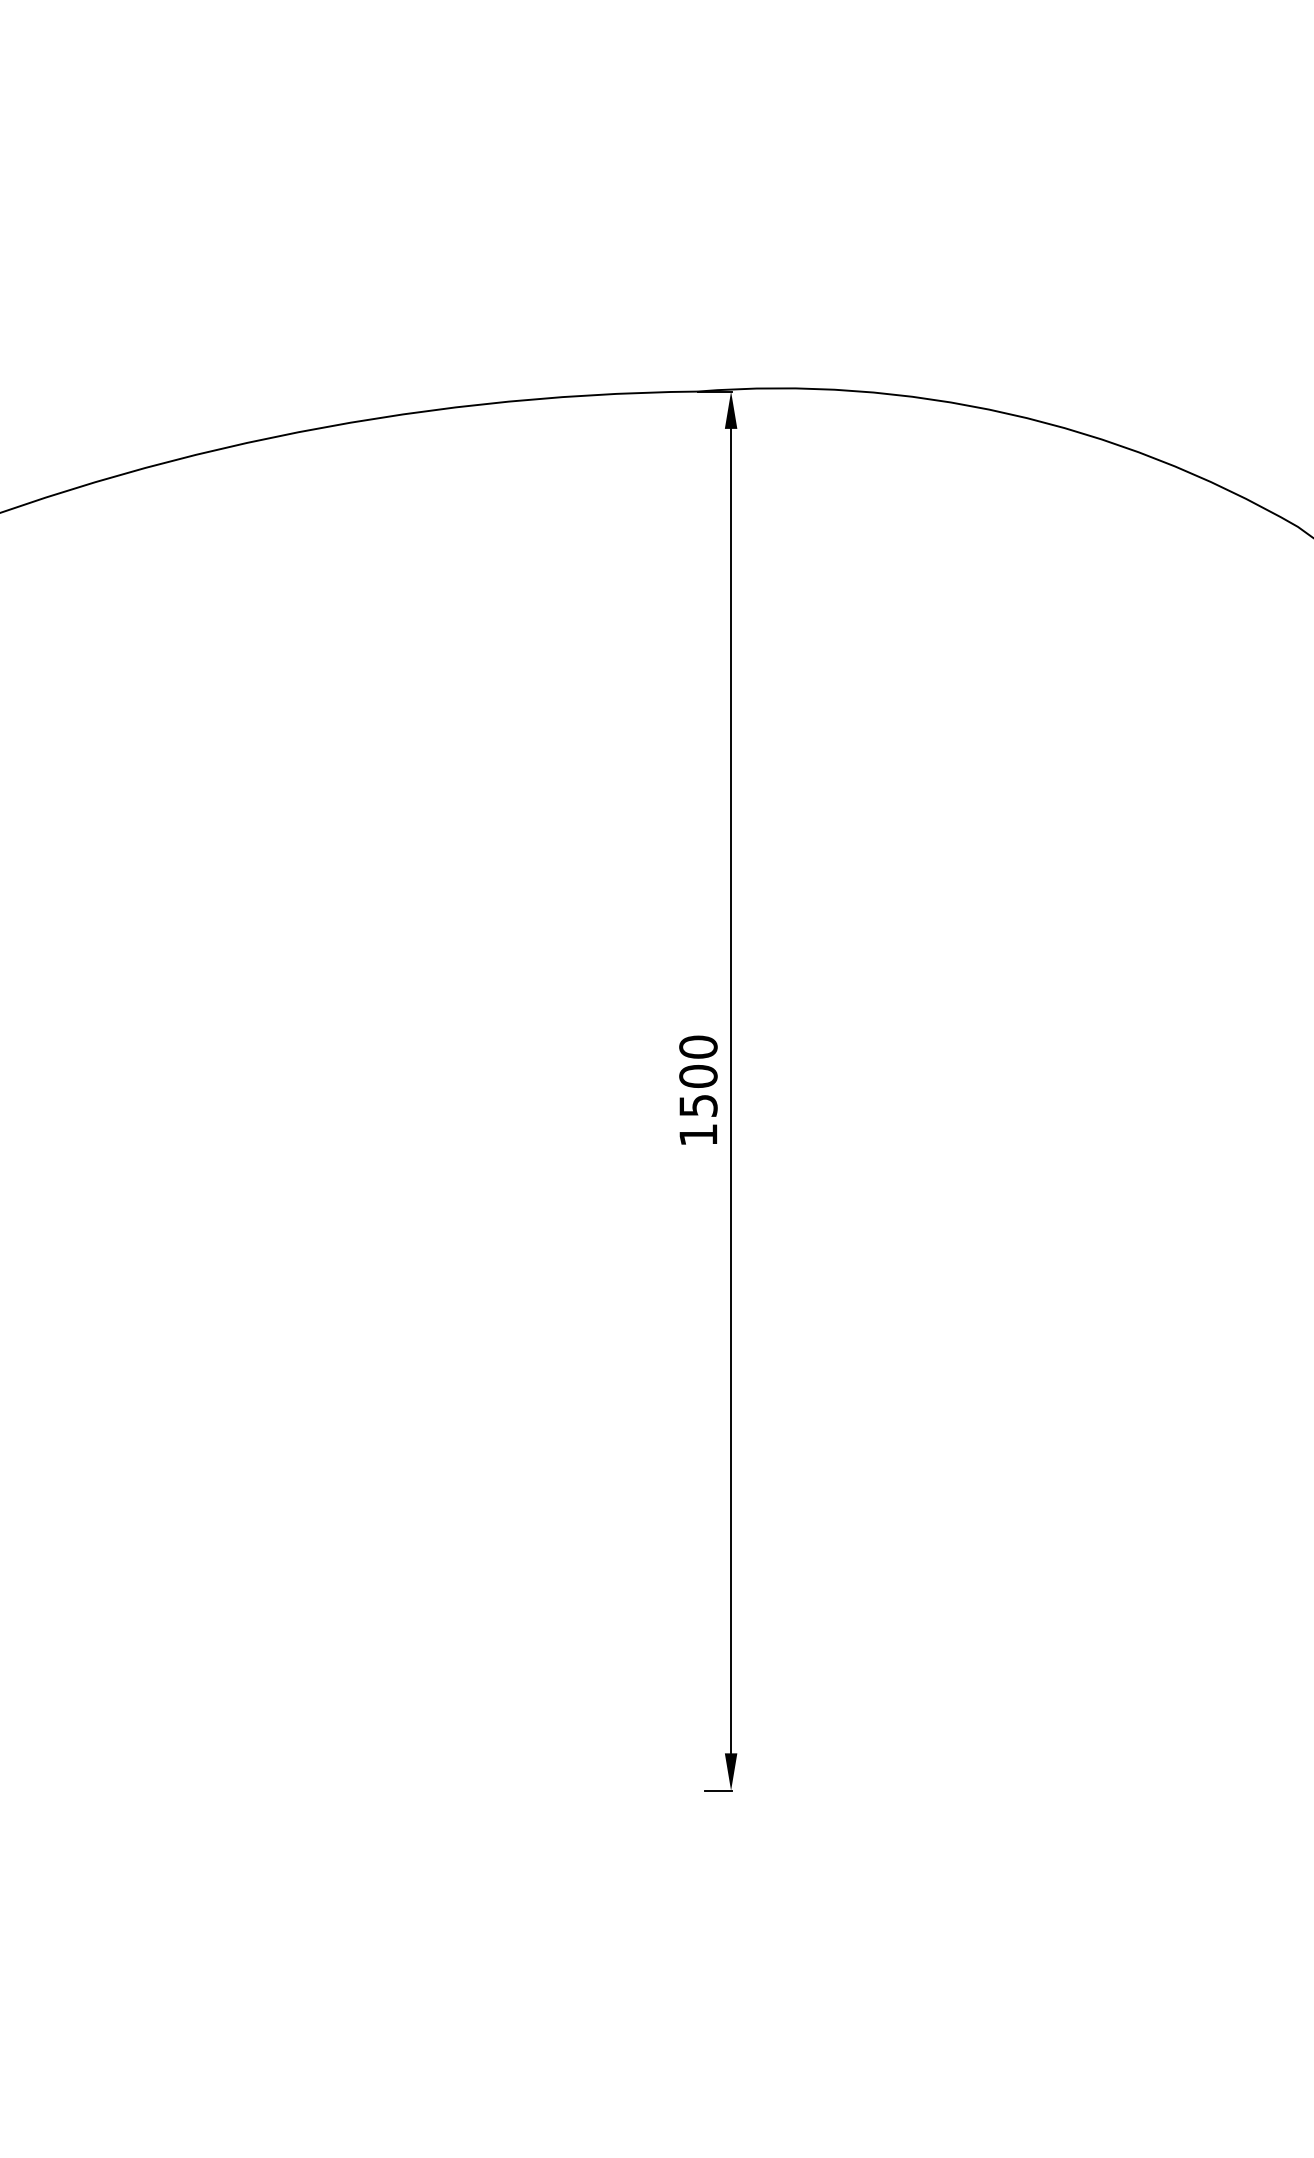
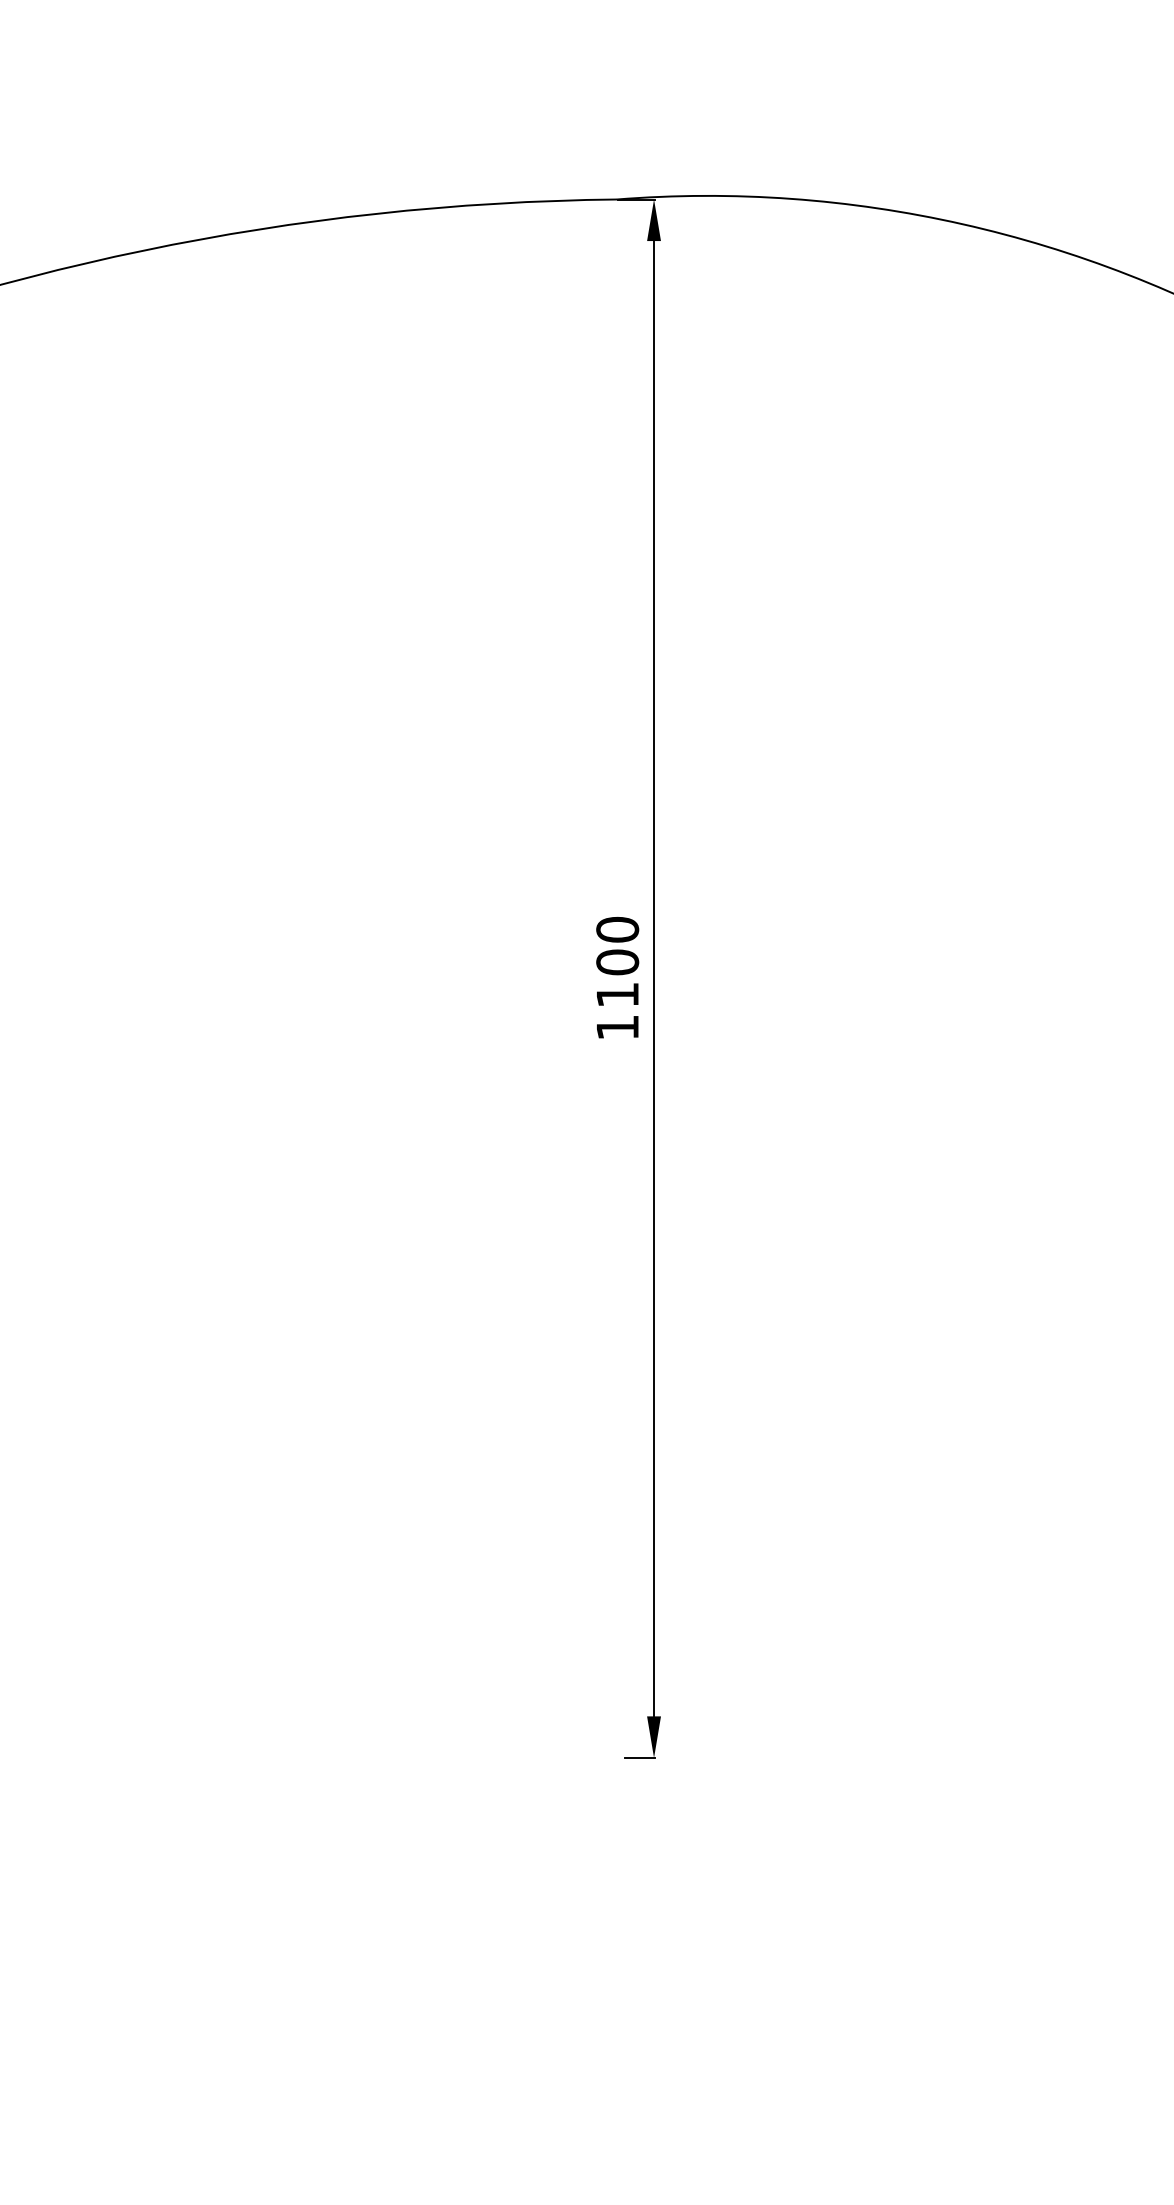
text: (698, 1105) -> (617, 994), 1500 -> 1100

